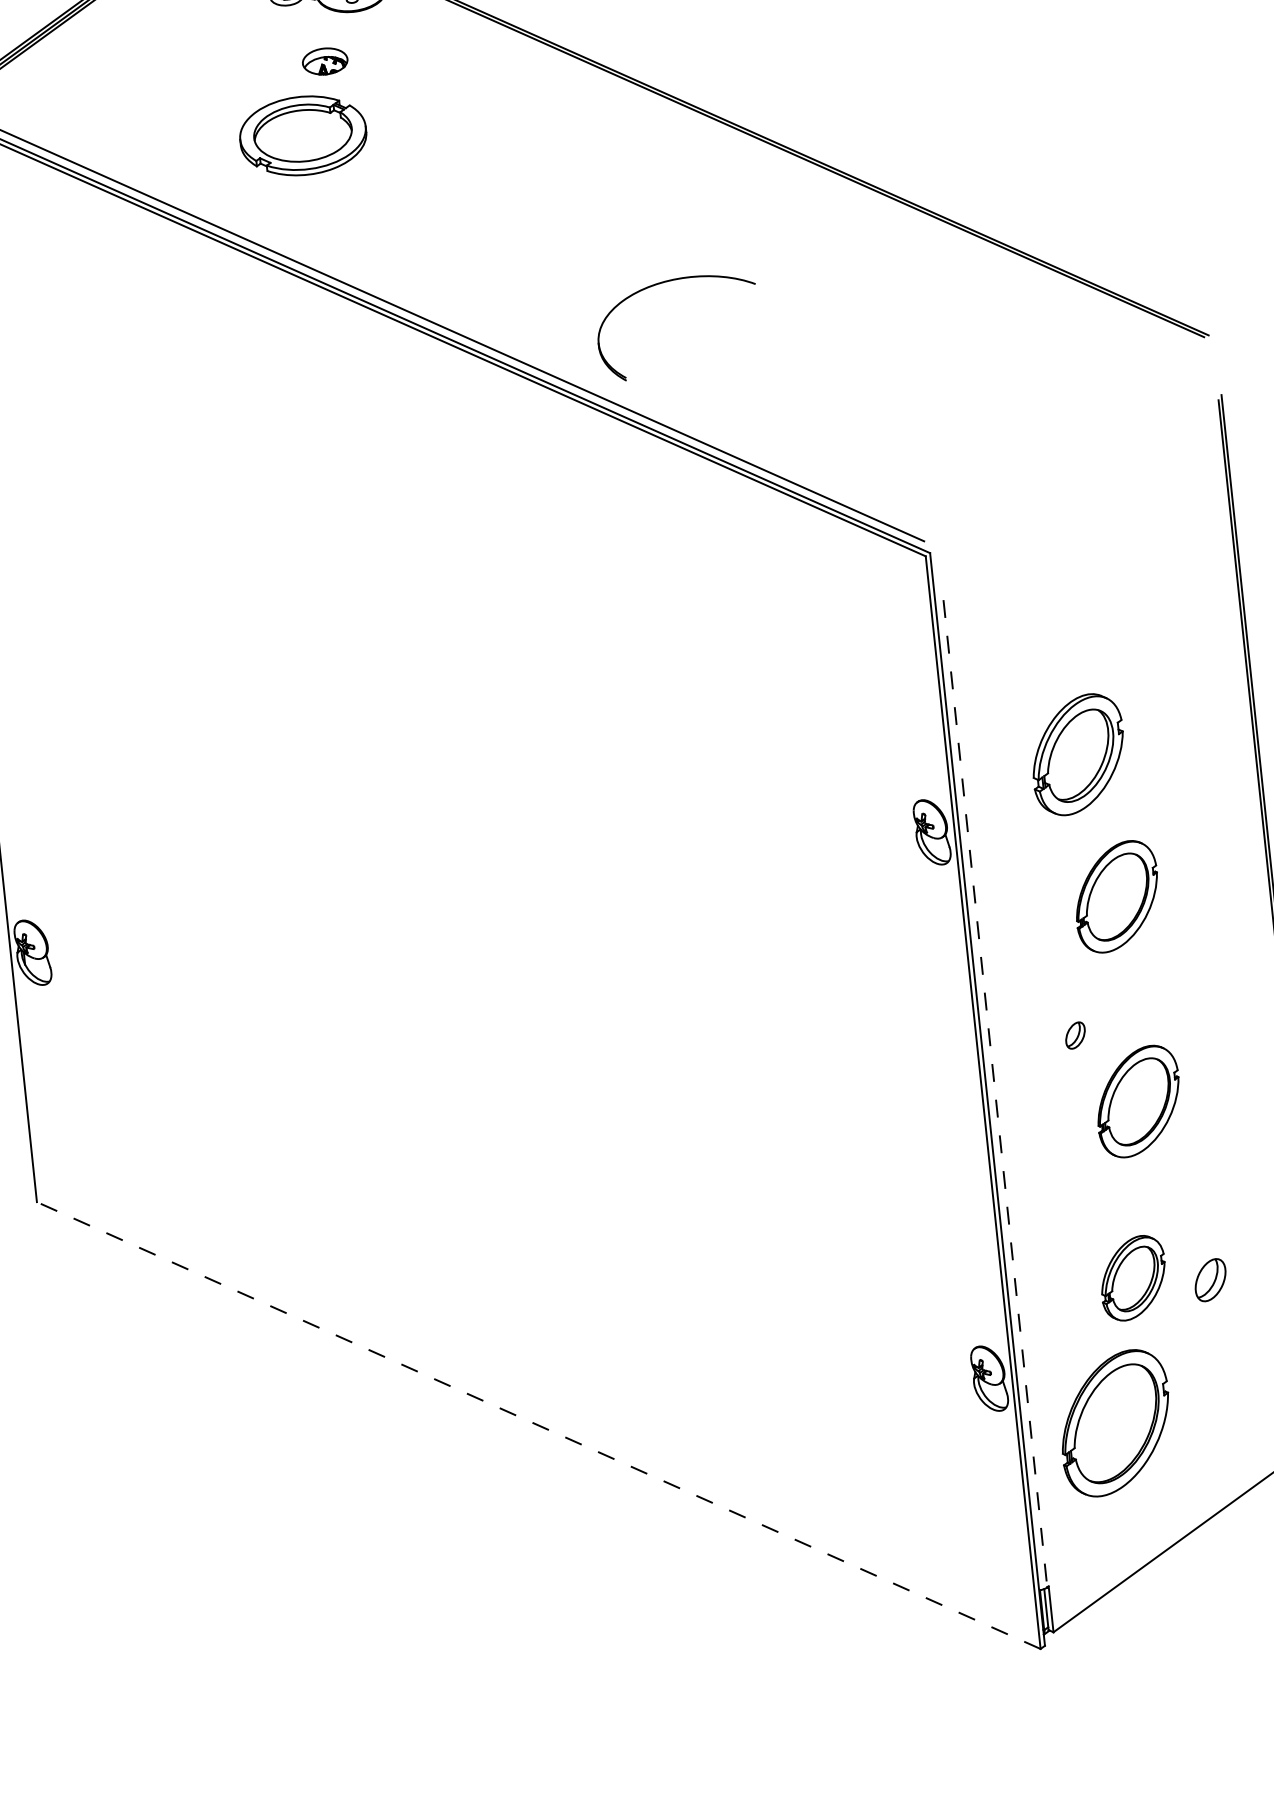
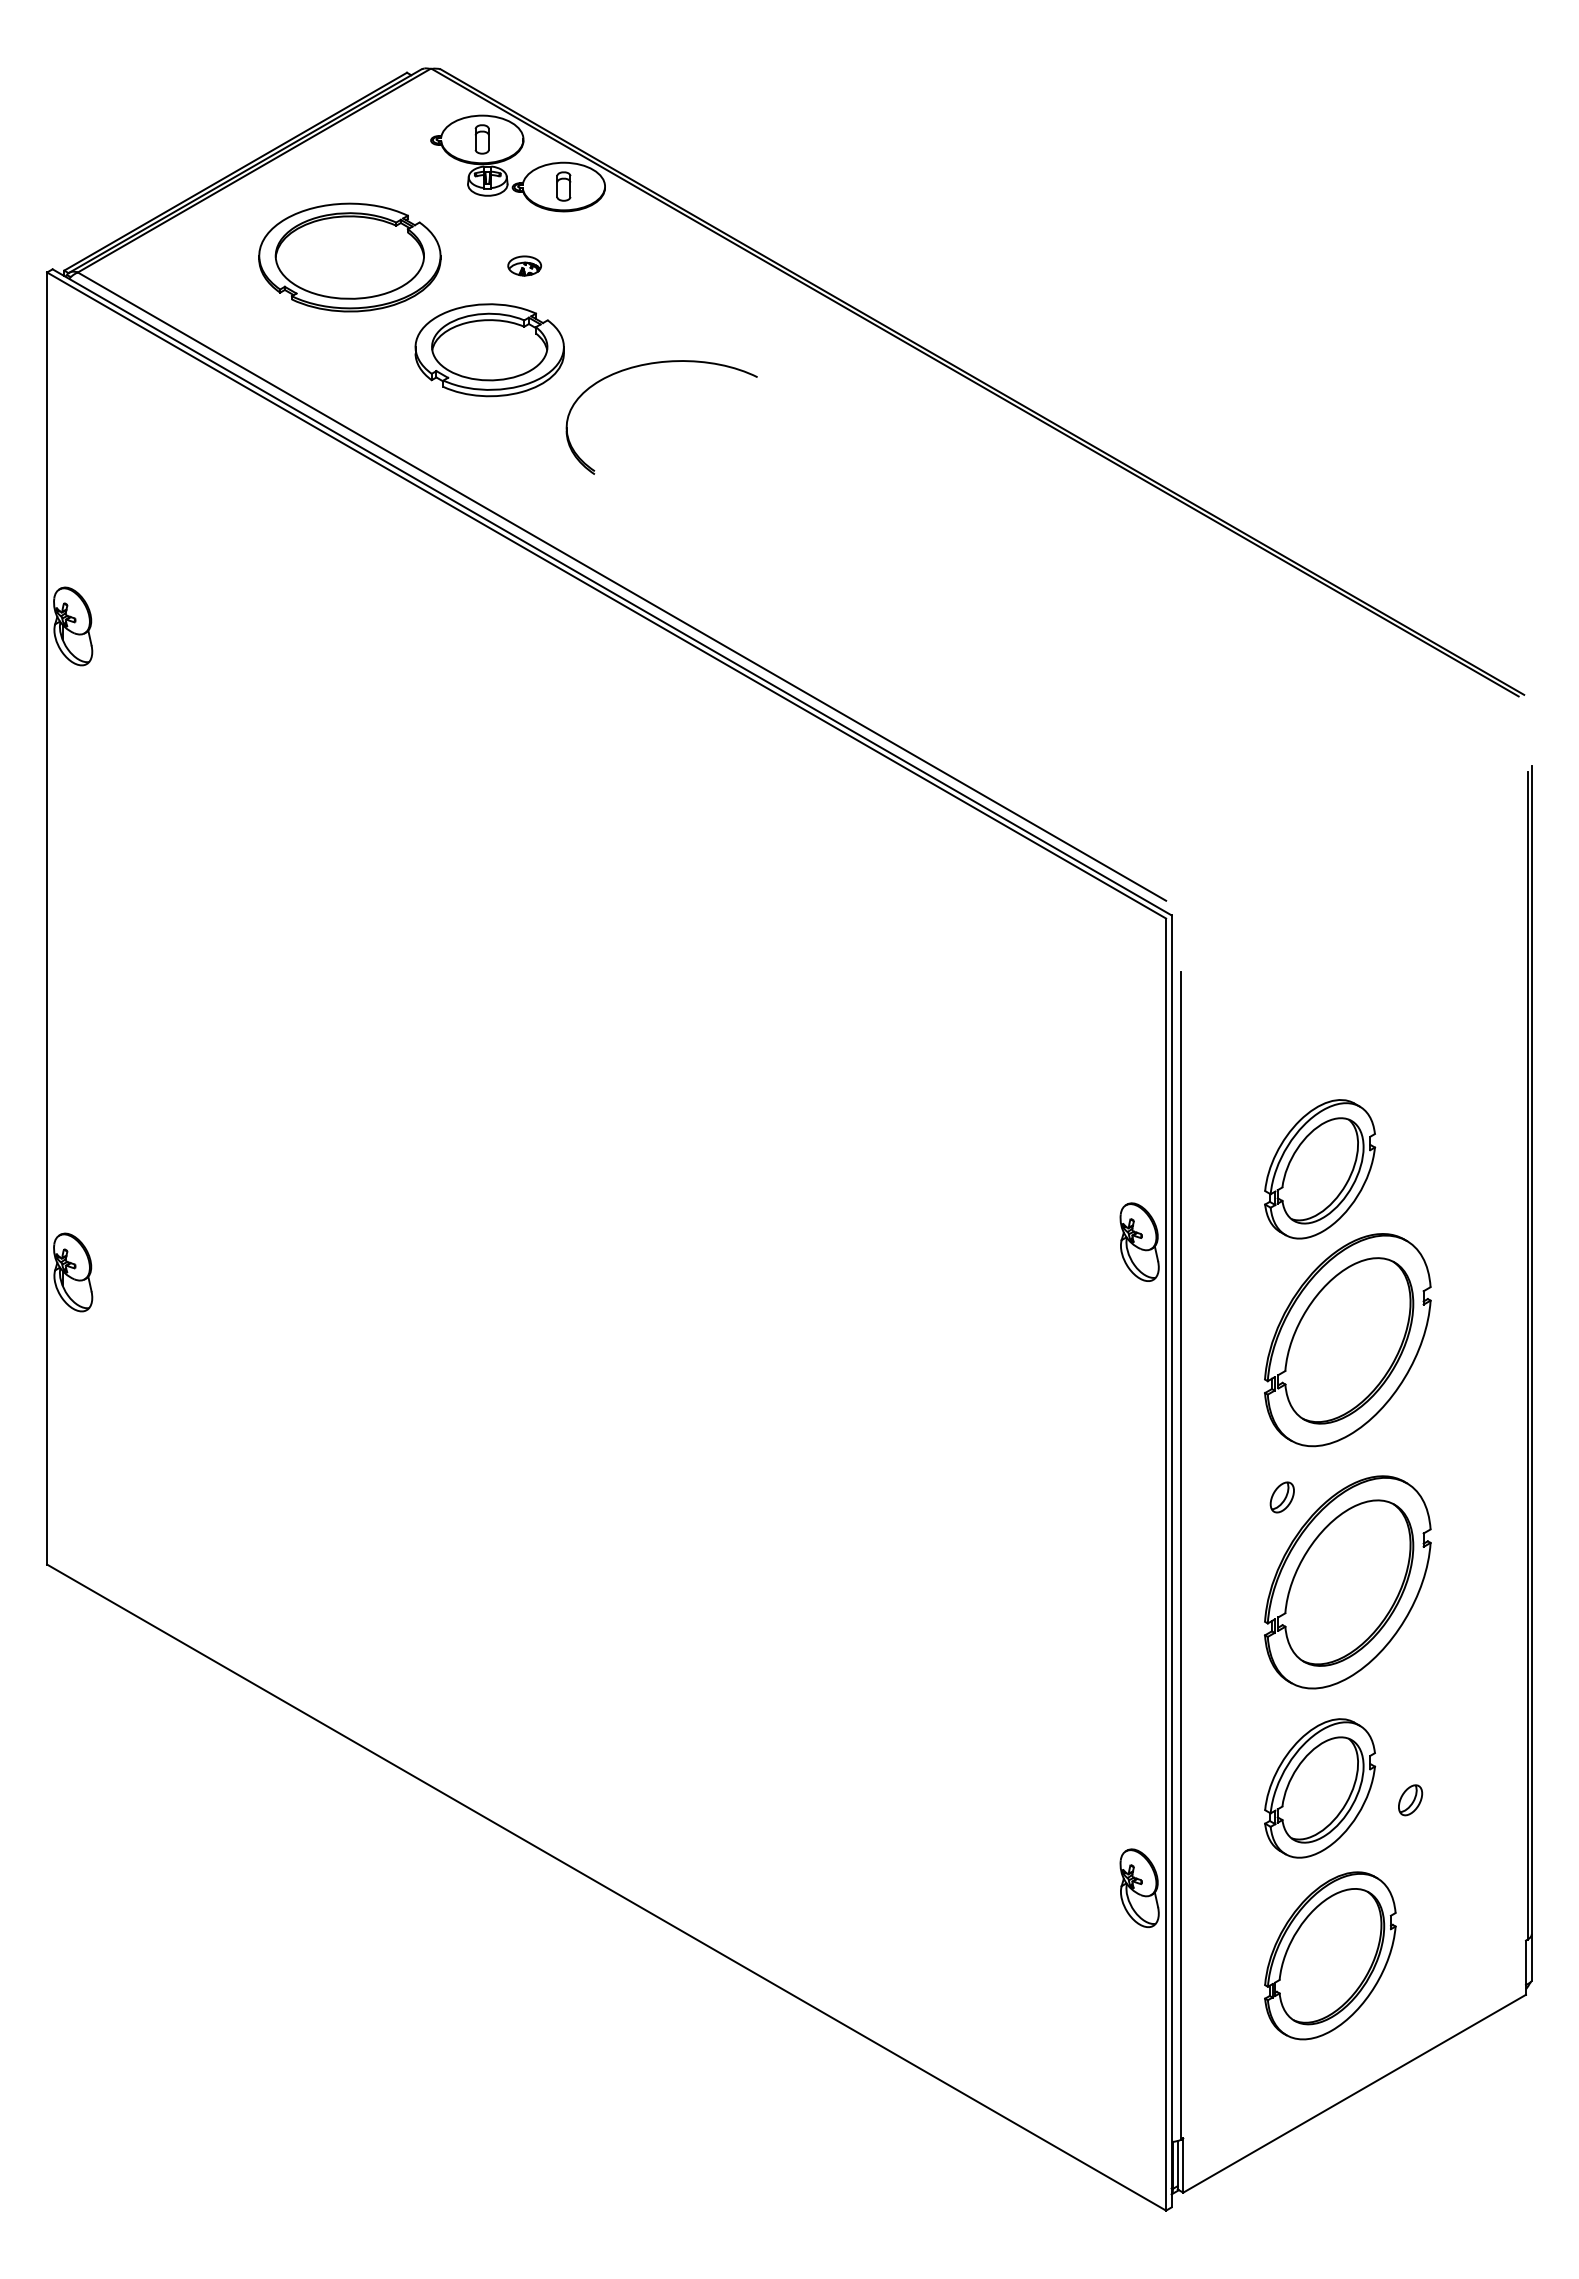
part: (325, 61) -> (524, 265), size x0.62
part: (176, 69) -> (349, 257), added
part: (665, 282) -> (652, 364), moved
part: (1116, 897) -> (1347, 1340), size x1.67
line: (995, 1093) -> (1181, 1555), dashed -> solid
part: (1138, 1101) -> (1347, 1582), size x1.67
part: (1133, 1278) -> (1320, 1788), size x1.43
part: (1210, 1280) -> (1410, 1800), size x0.62
part: (1115, 1422) -> (1330, 1955), moved
line: (538, 1425) -> (606, 1887), dashed -> solid

